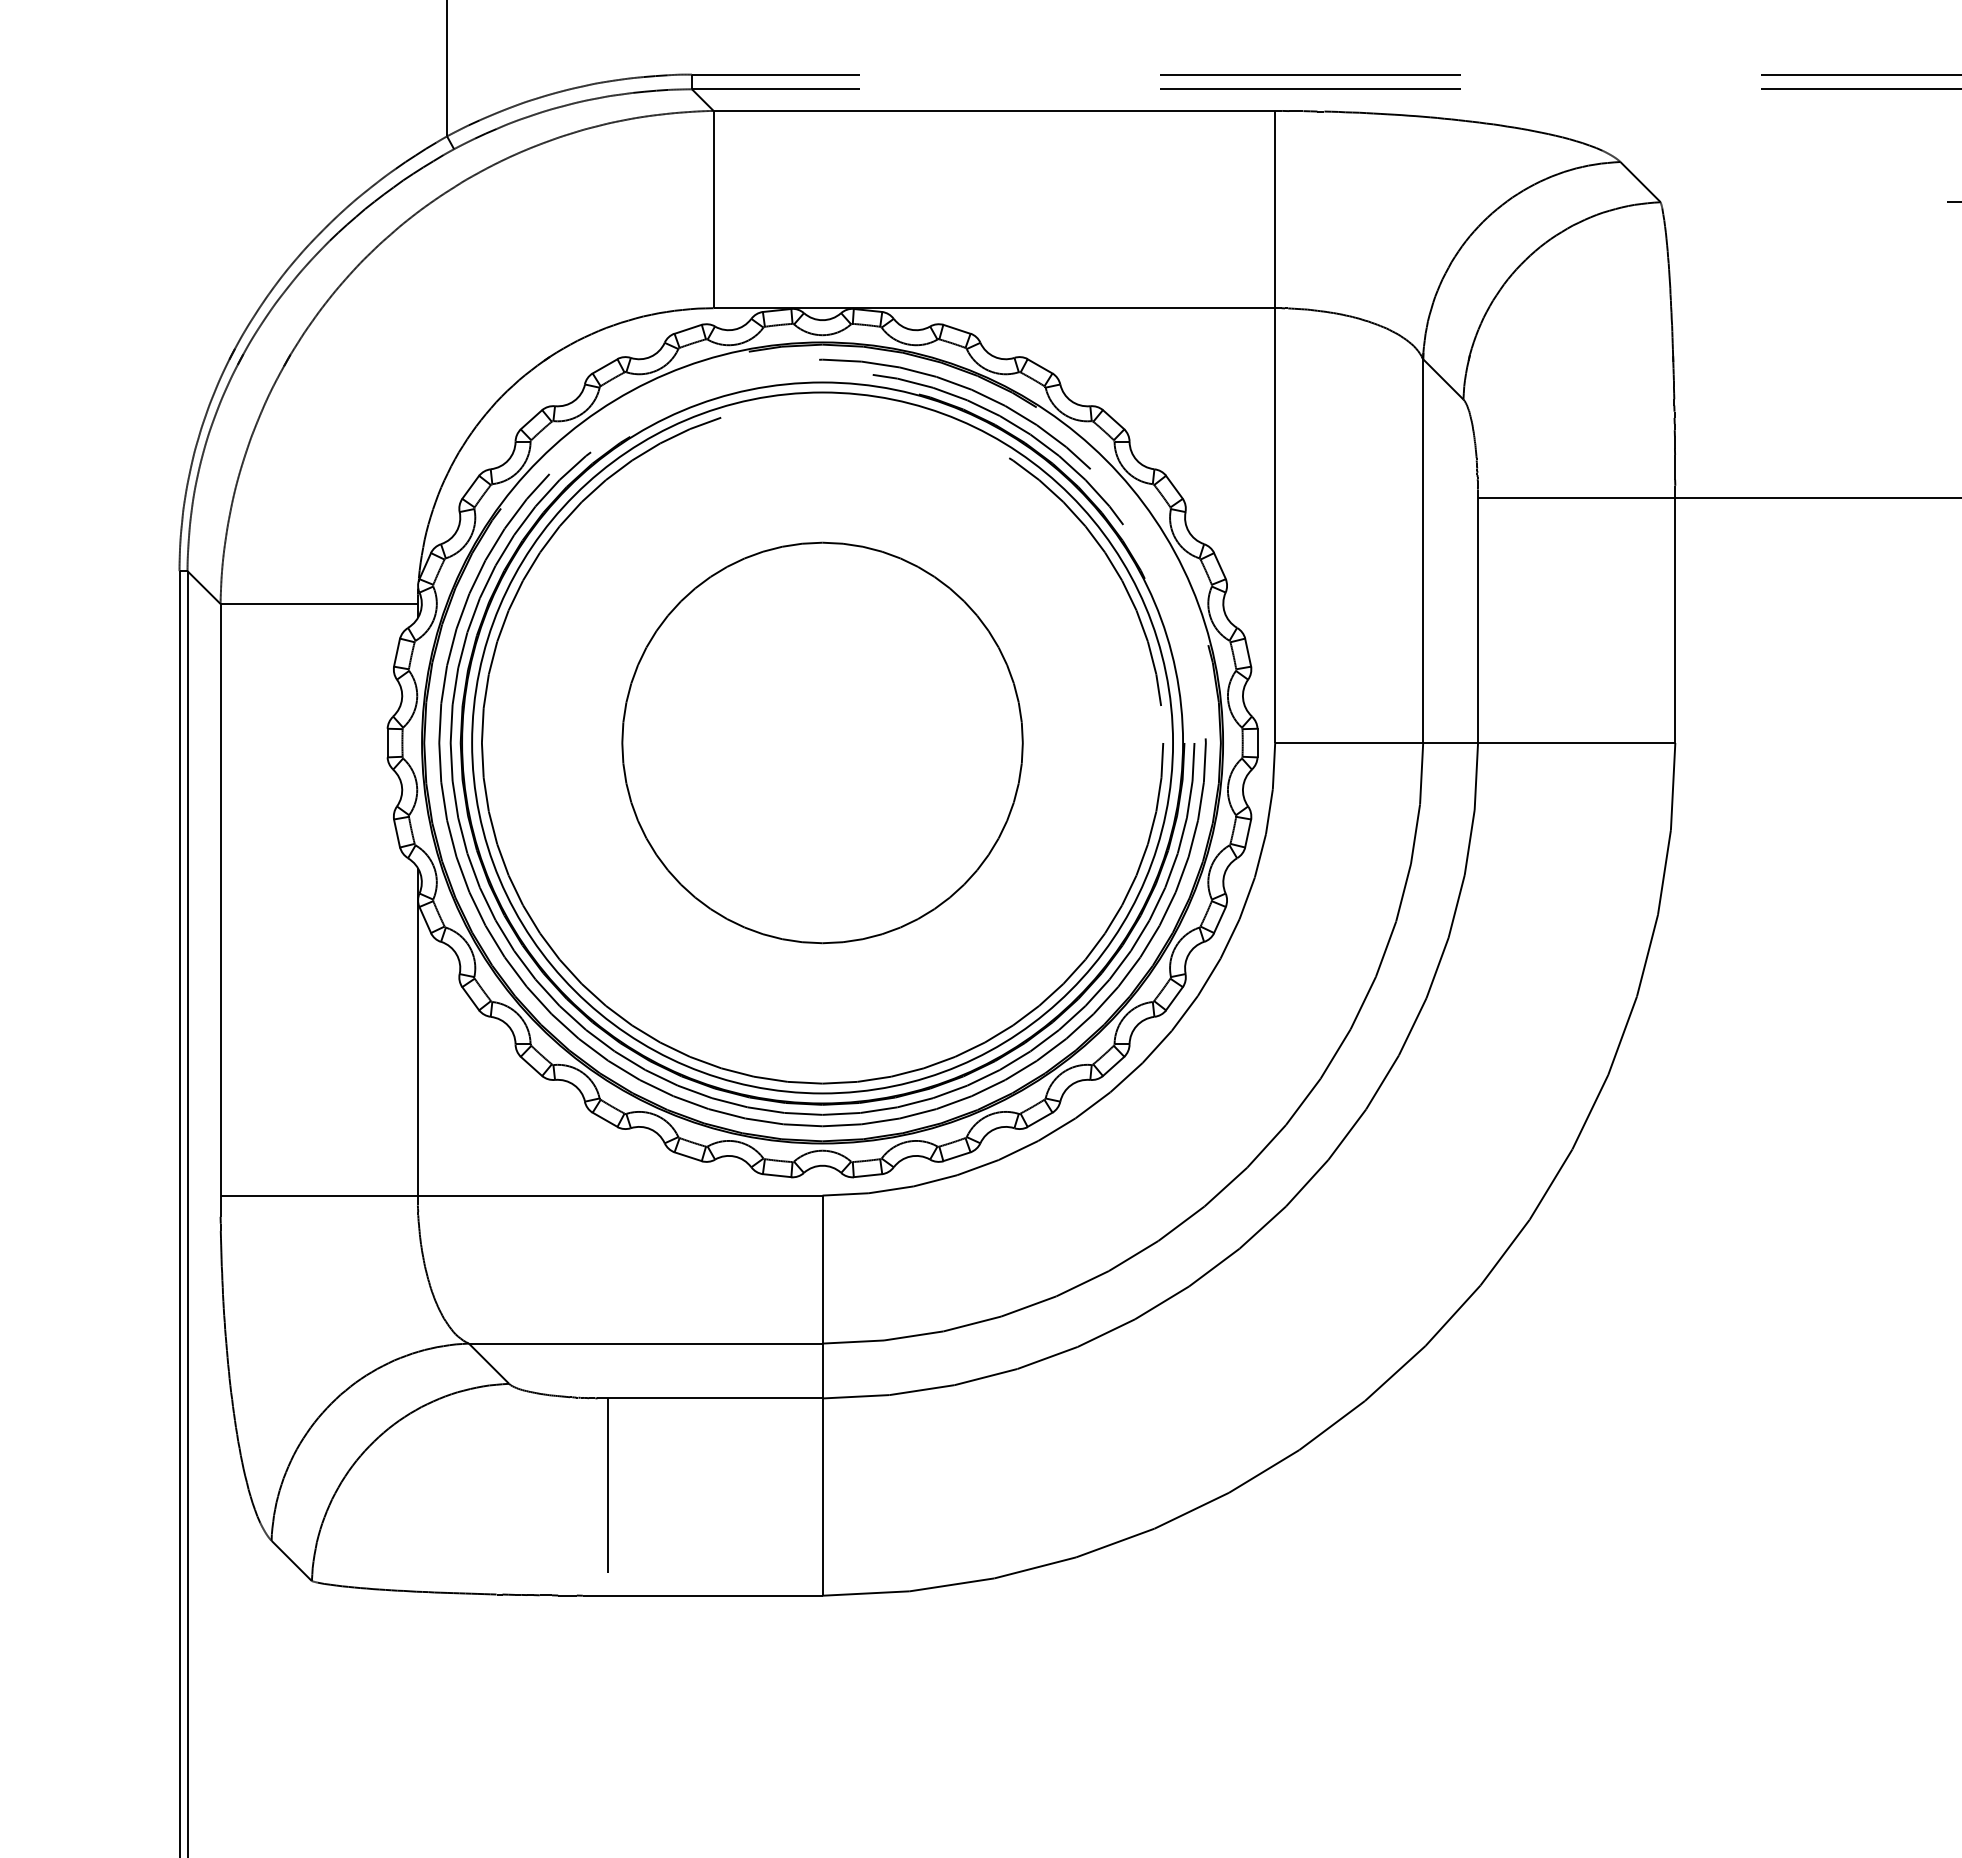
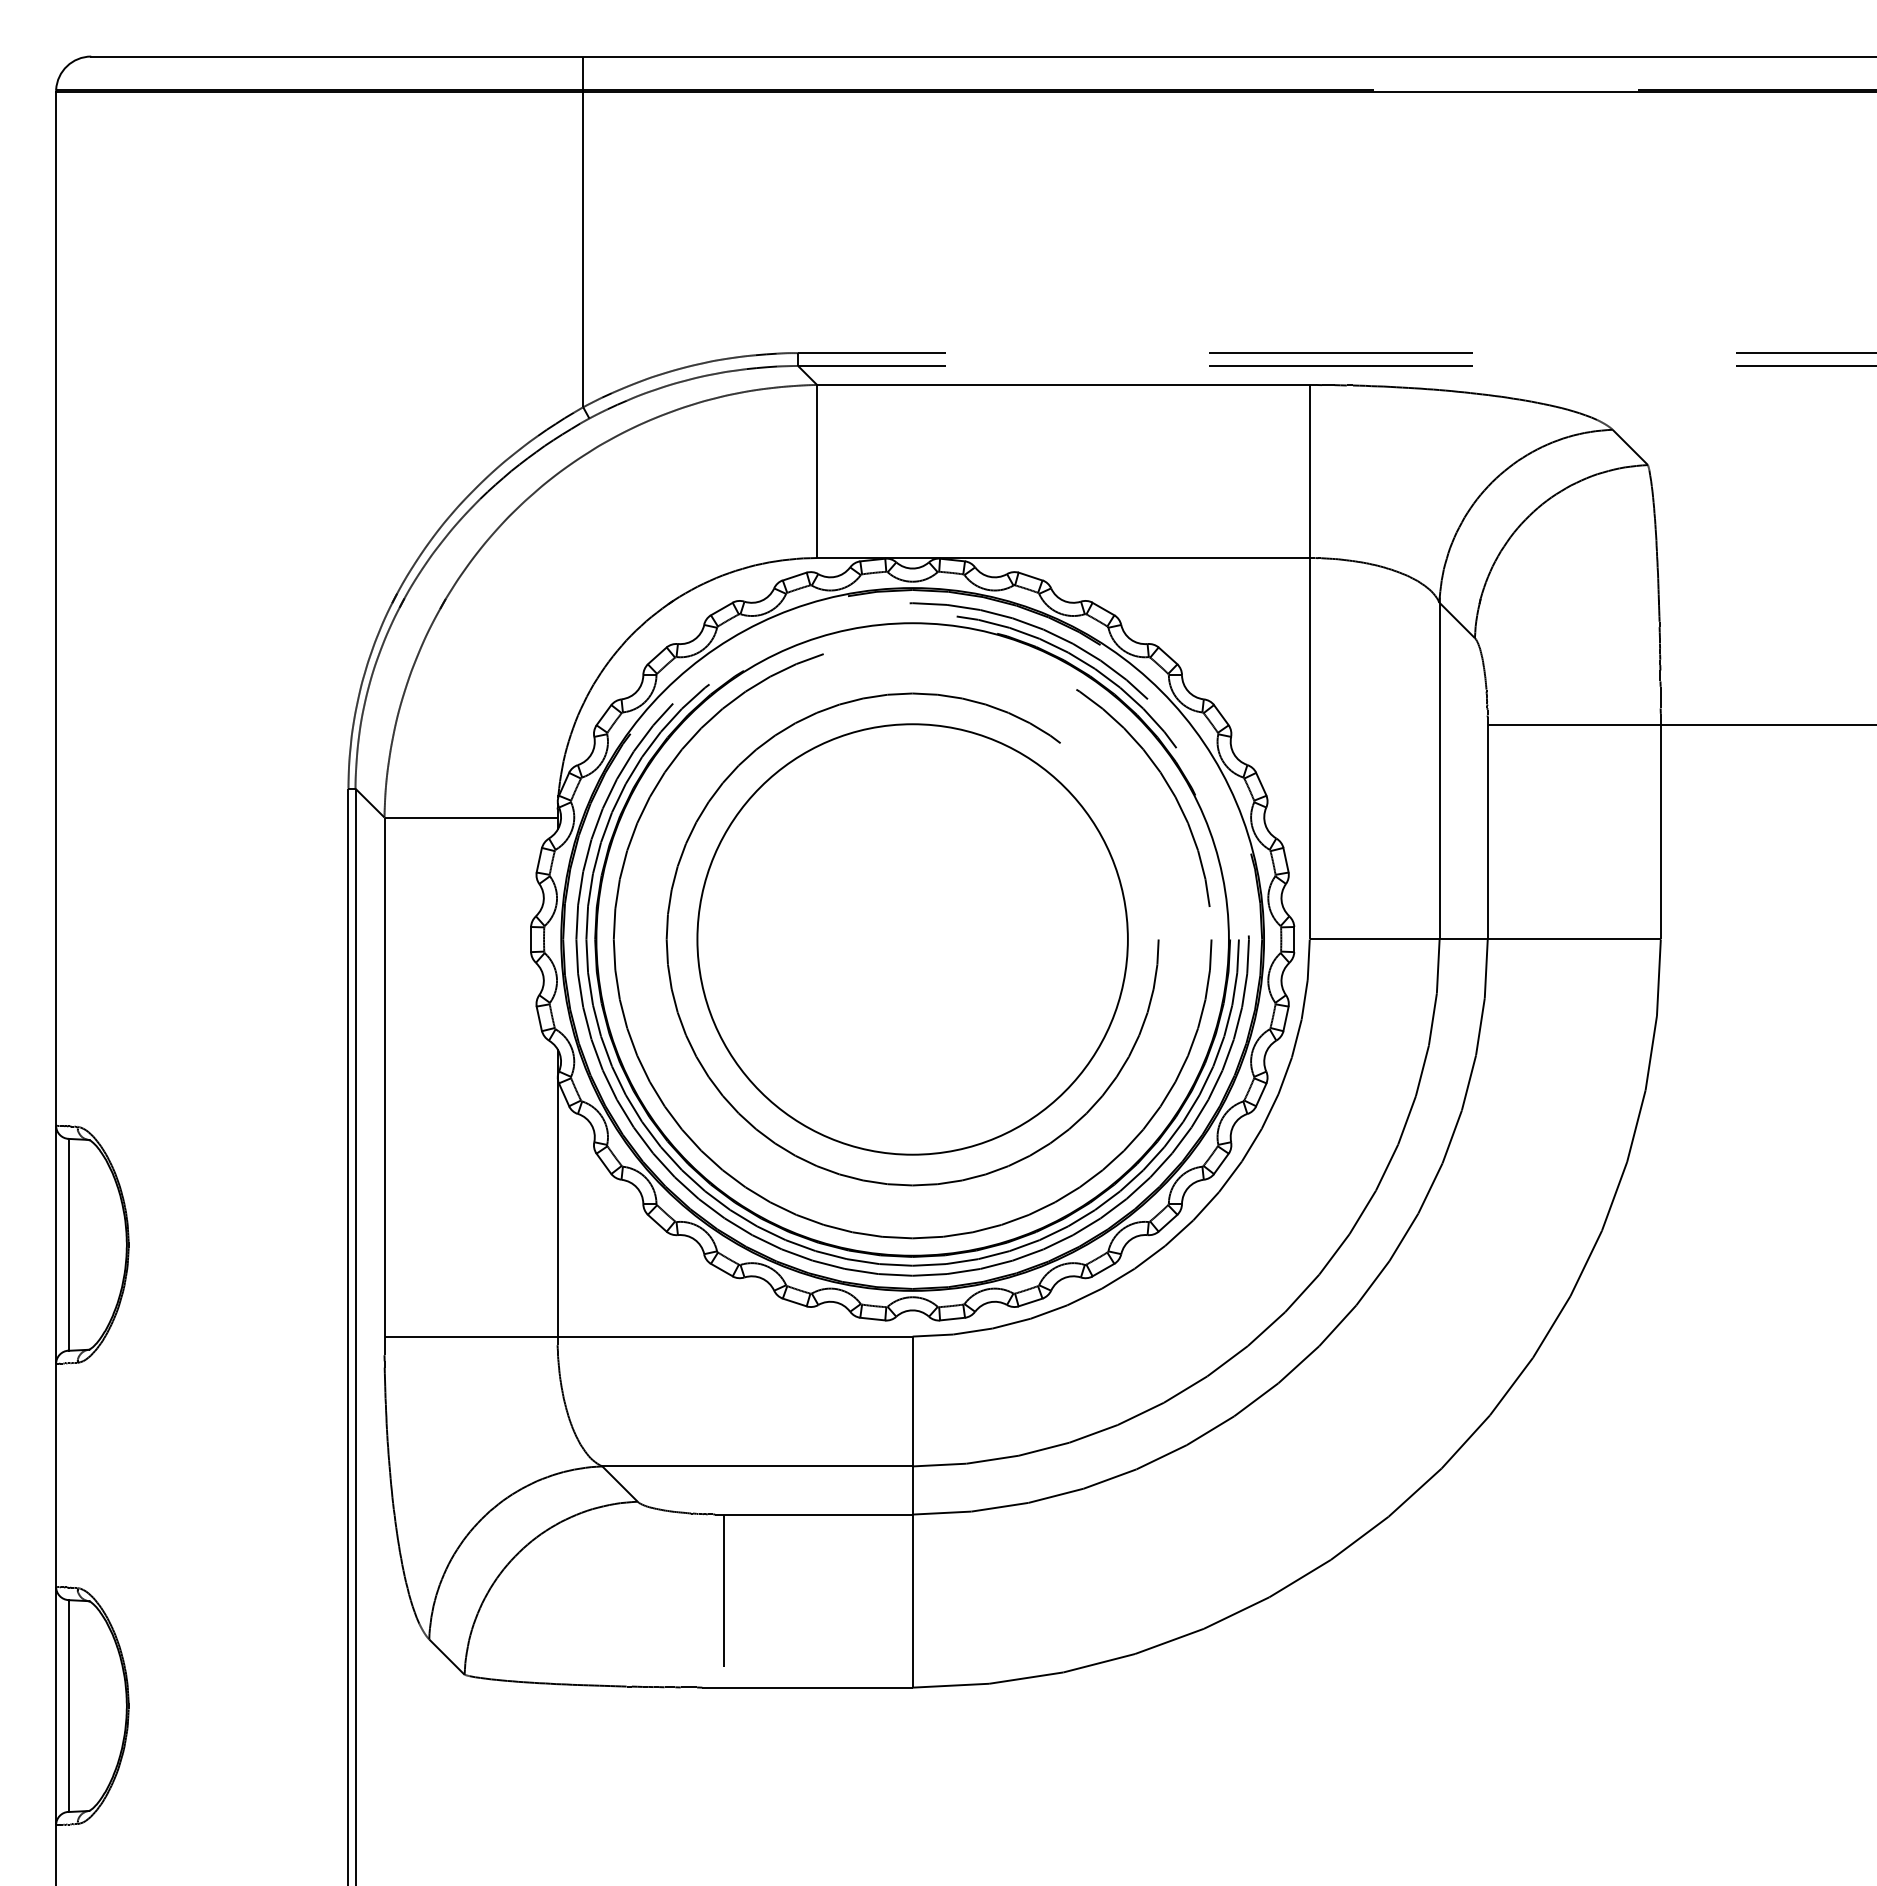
circle: (822, 742) -> (912, 939), size x0.7
circle: (822, 742) -> (912, 939), size x1.4

